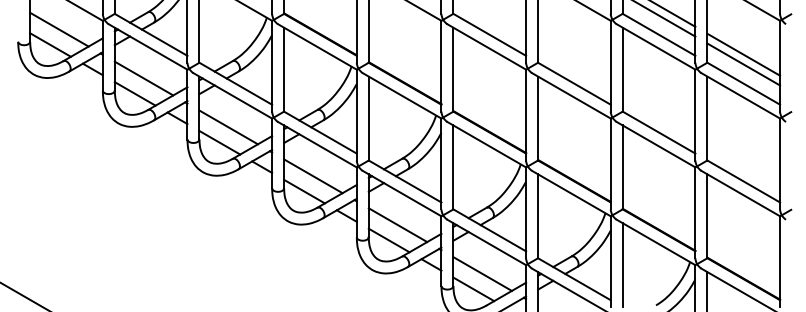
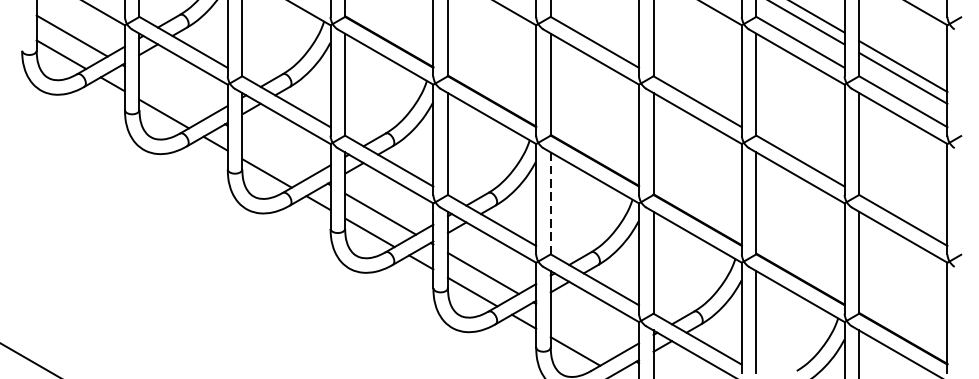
line: (143, 78) -> (174, 95), removed
line: (228, 127) -> (277, 154), removed
line: (453, 167) -> (550, 203), solid -> dashed
line: (482, 273) -> (586, 332), removed

